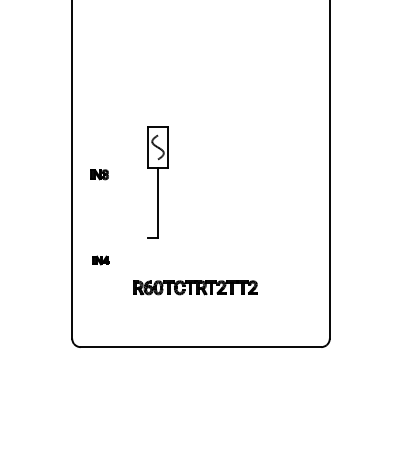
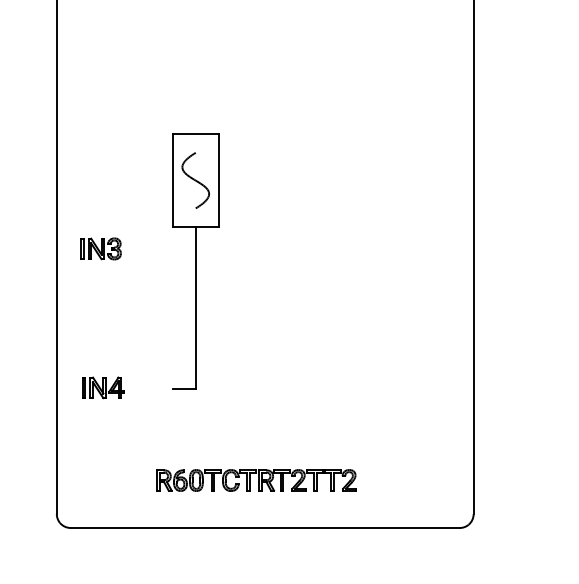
part: (99, 174) -> (101, 248), size x1.43
part: (157, 182) -> (194, 261), size x1.43
part: (100, 260) -> (102, 387), size x1.67
part: (195, 287) -> (256, 480), moved

